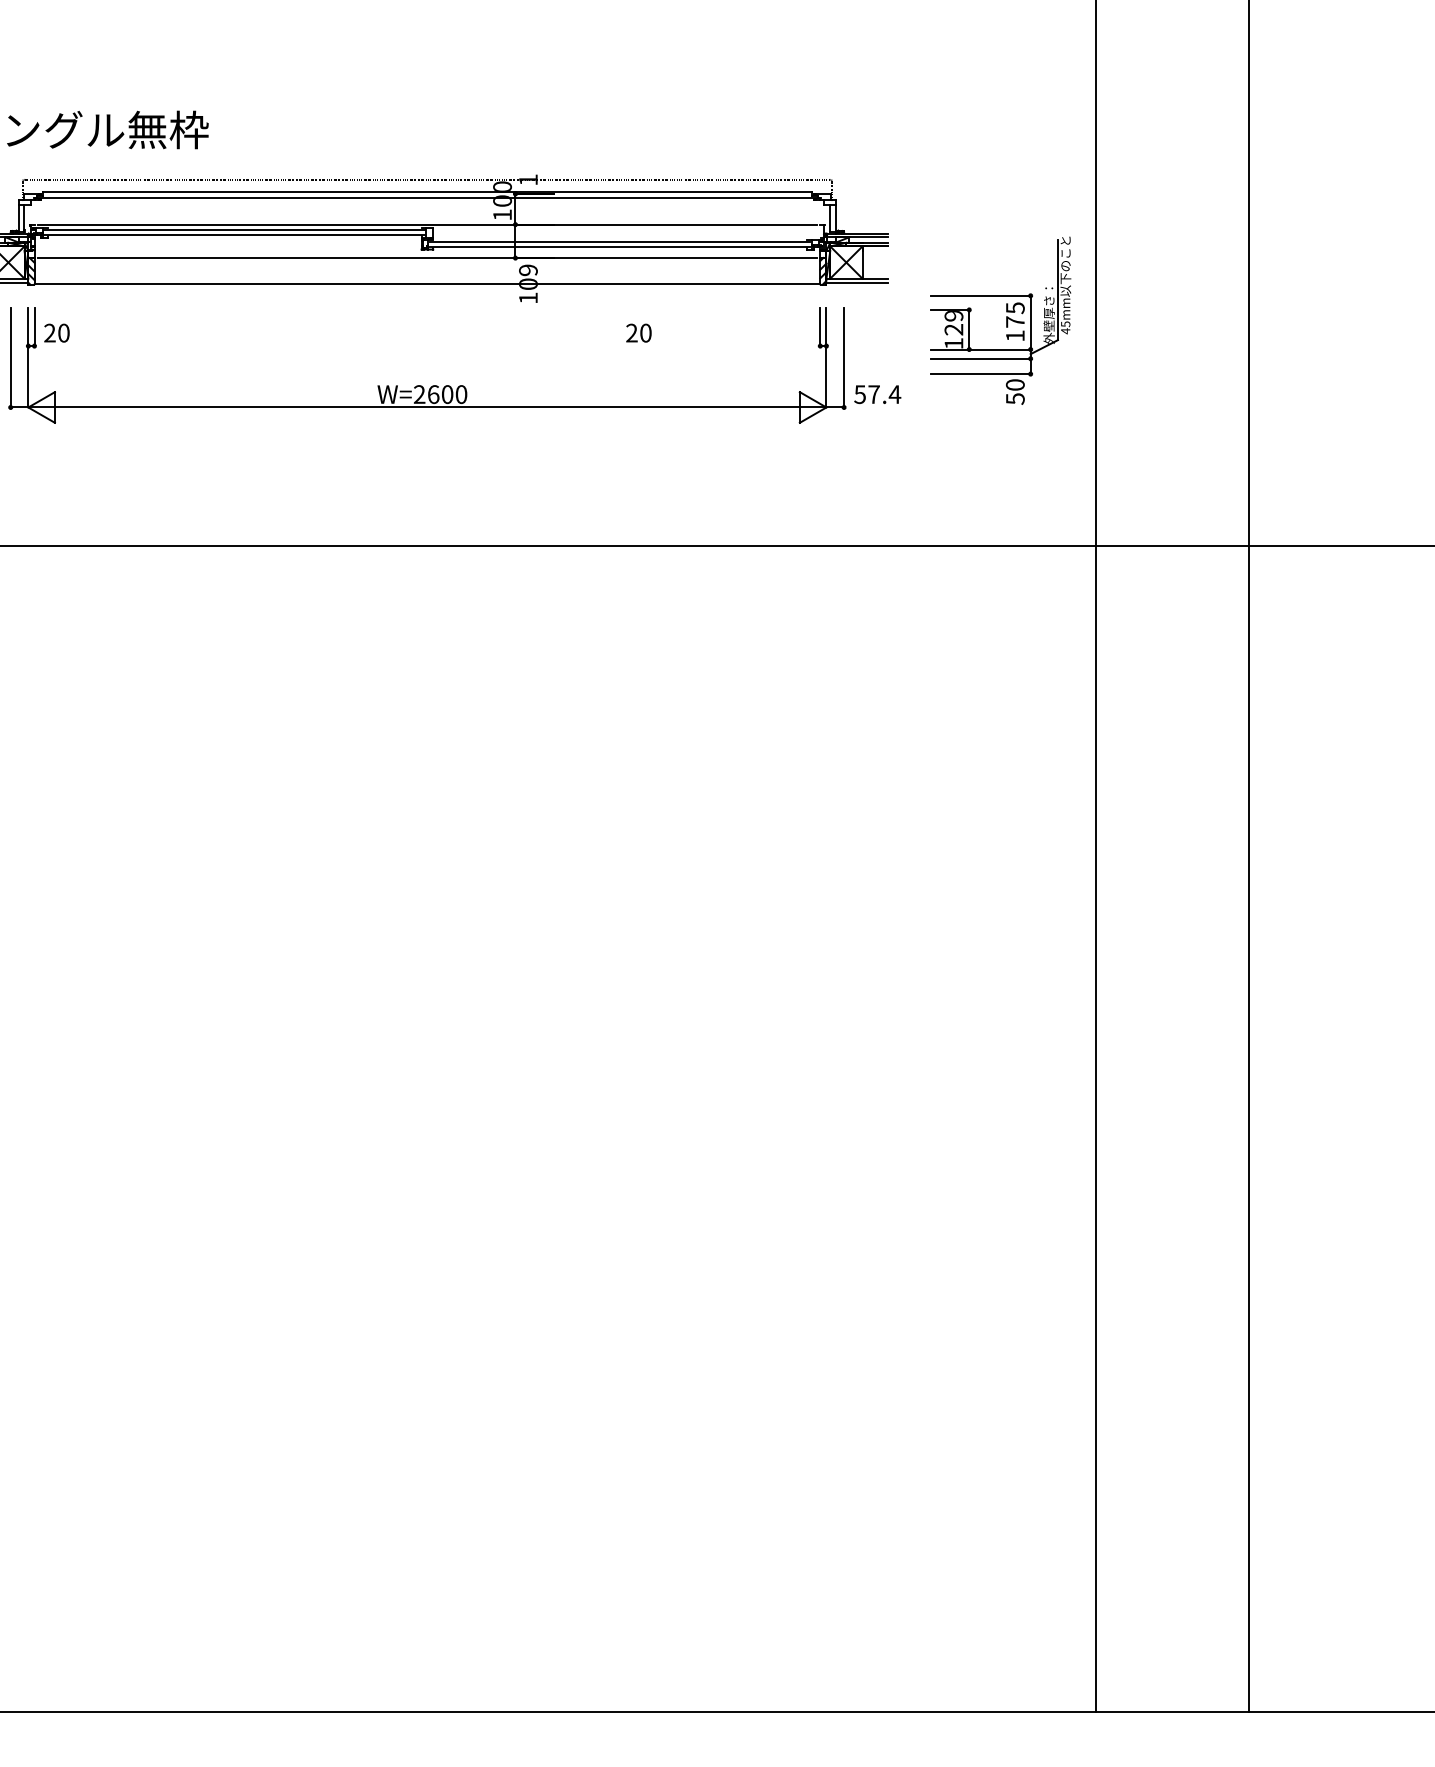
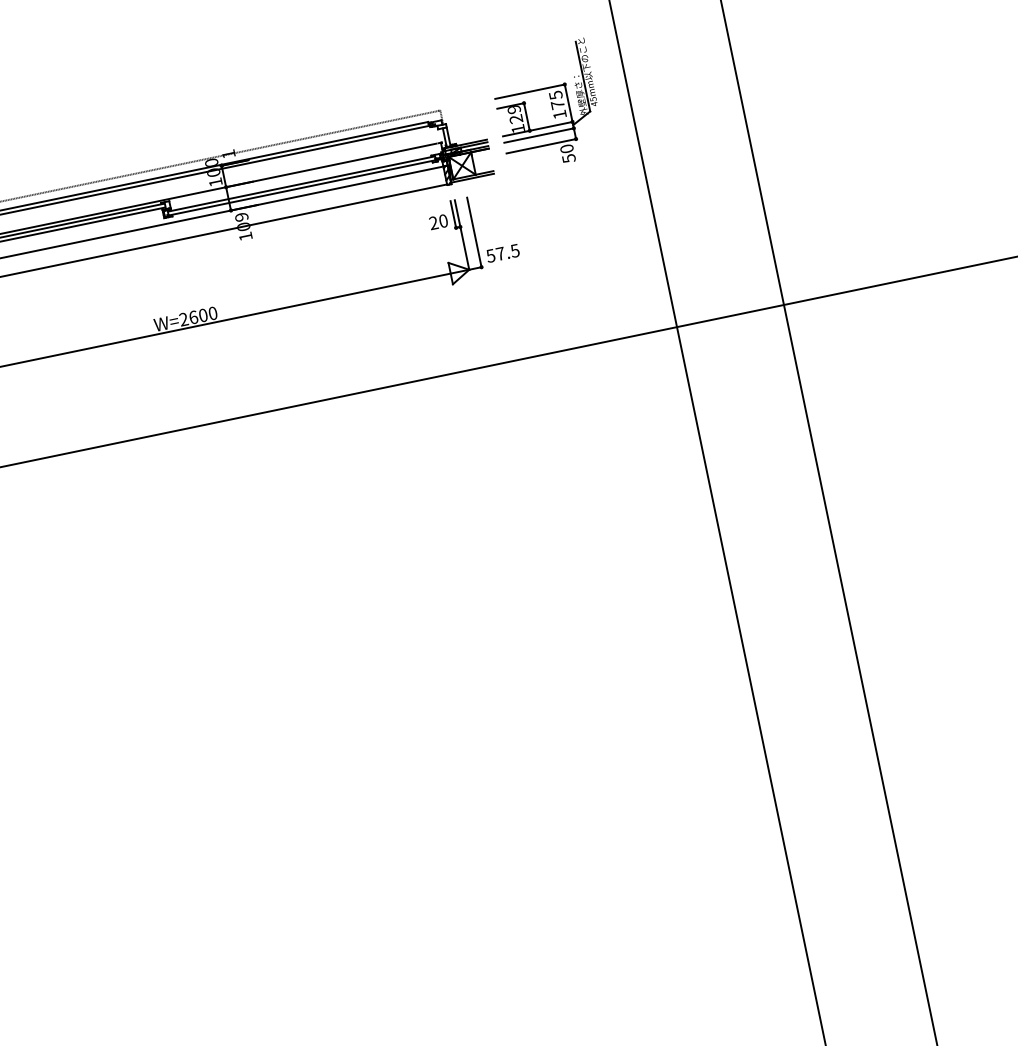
part: (1000, 320) -> (547, 106), moved
text: (638, 332) -> (438, 221), moved
text: (894, 394) -> (514, 250), 57.4 -> 57.5

